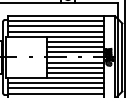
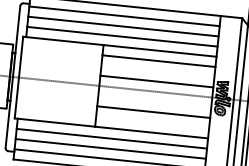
line: (75, 47) -> (157, 71), removed
line: (75, 62) -> (154, 101), removed
line: (75, 72) -> (152, 121), removed

